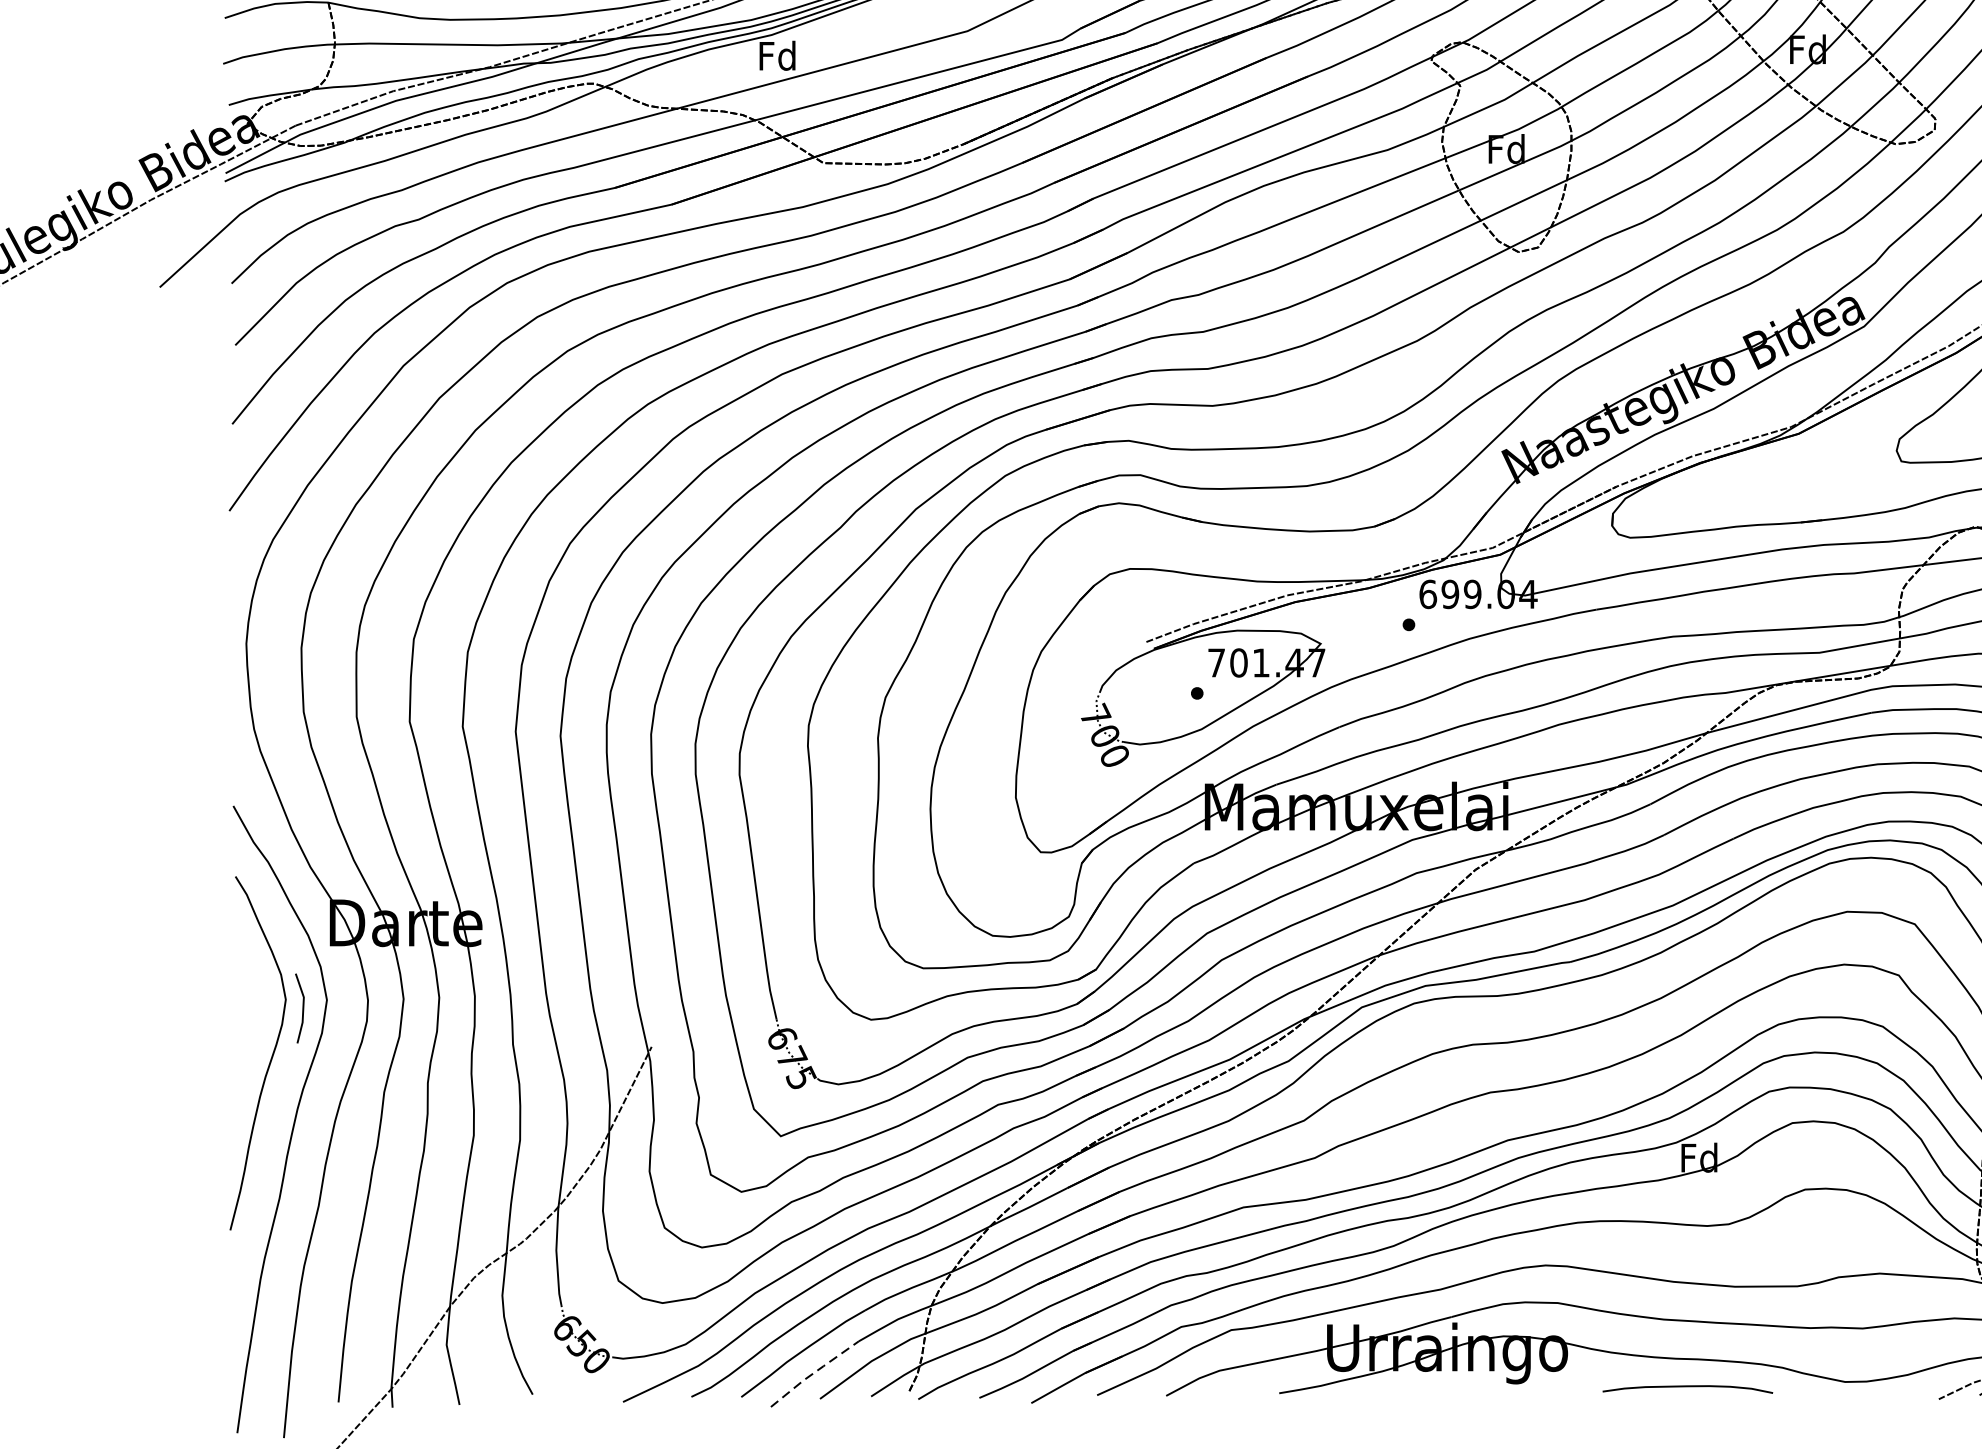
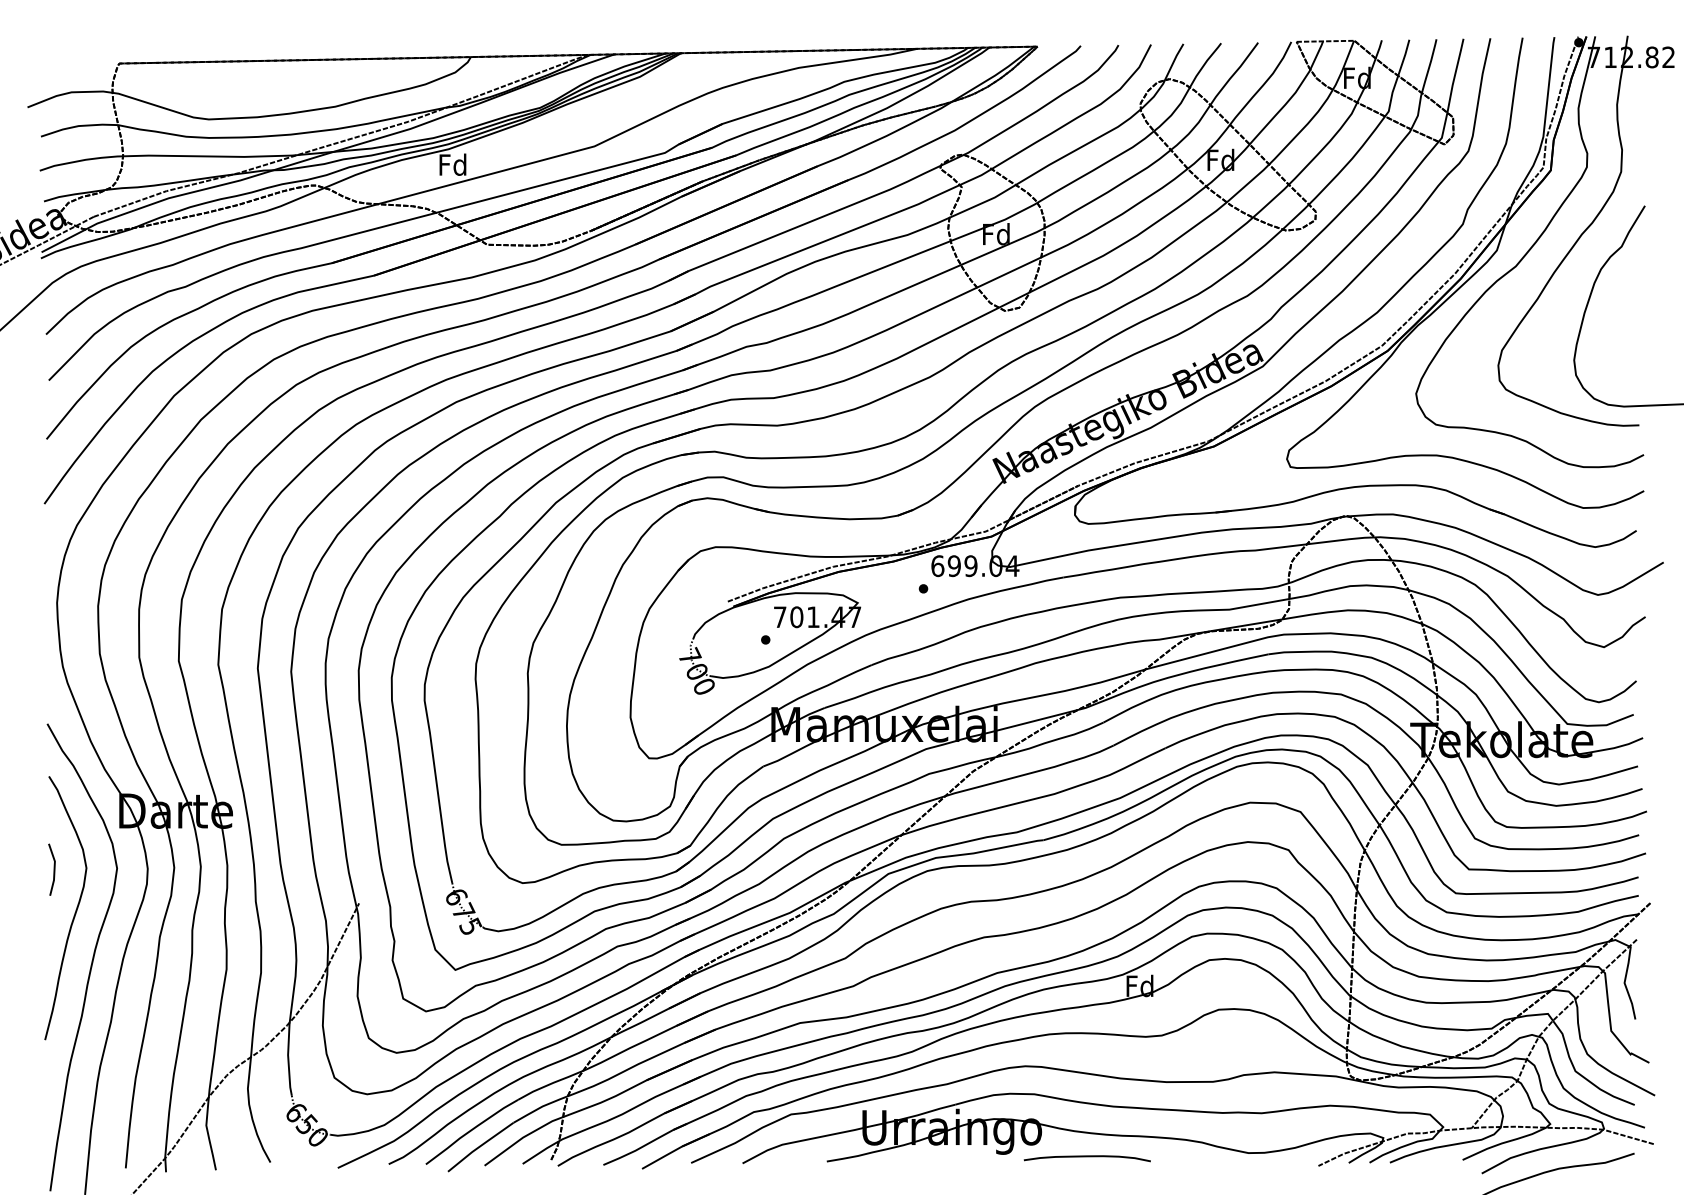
line: (301, 1008) -> (53, 869), moved
line: (814, 1373) -> (480, 1146), dashed -> solid
curve: (1686, 1387) -> (1086, 1157), moved

